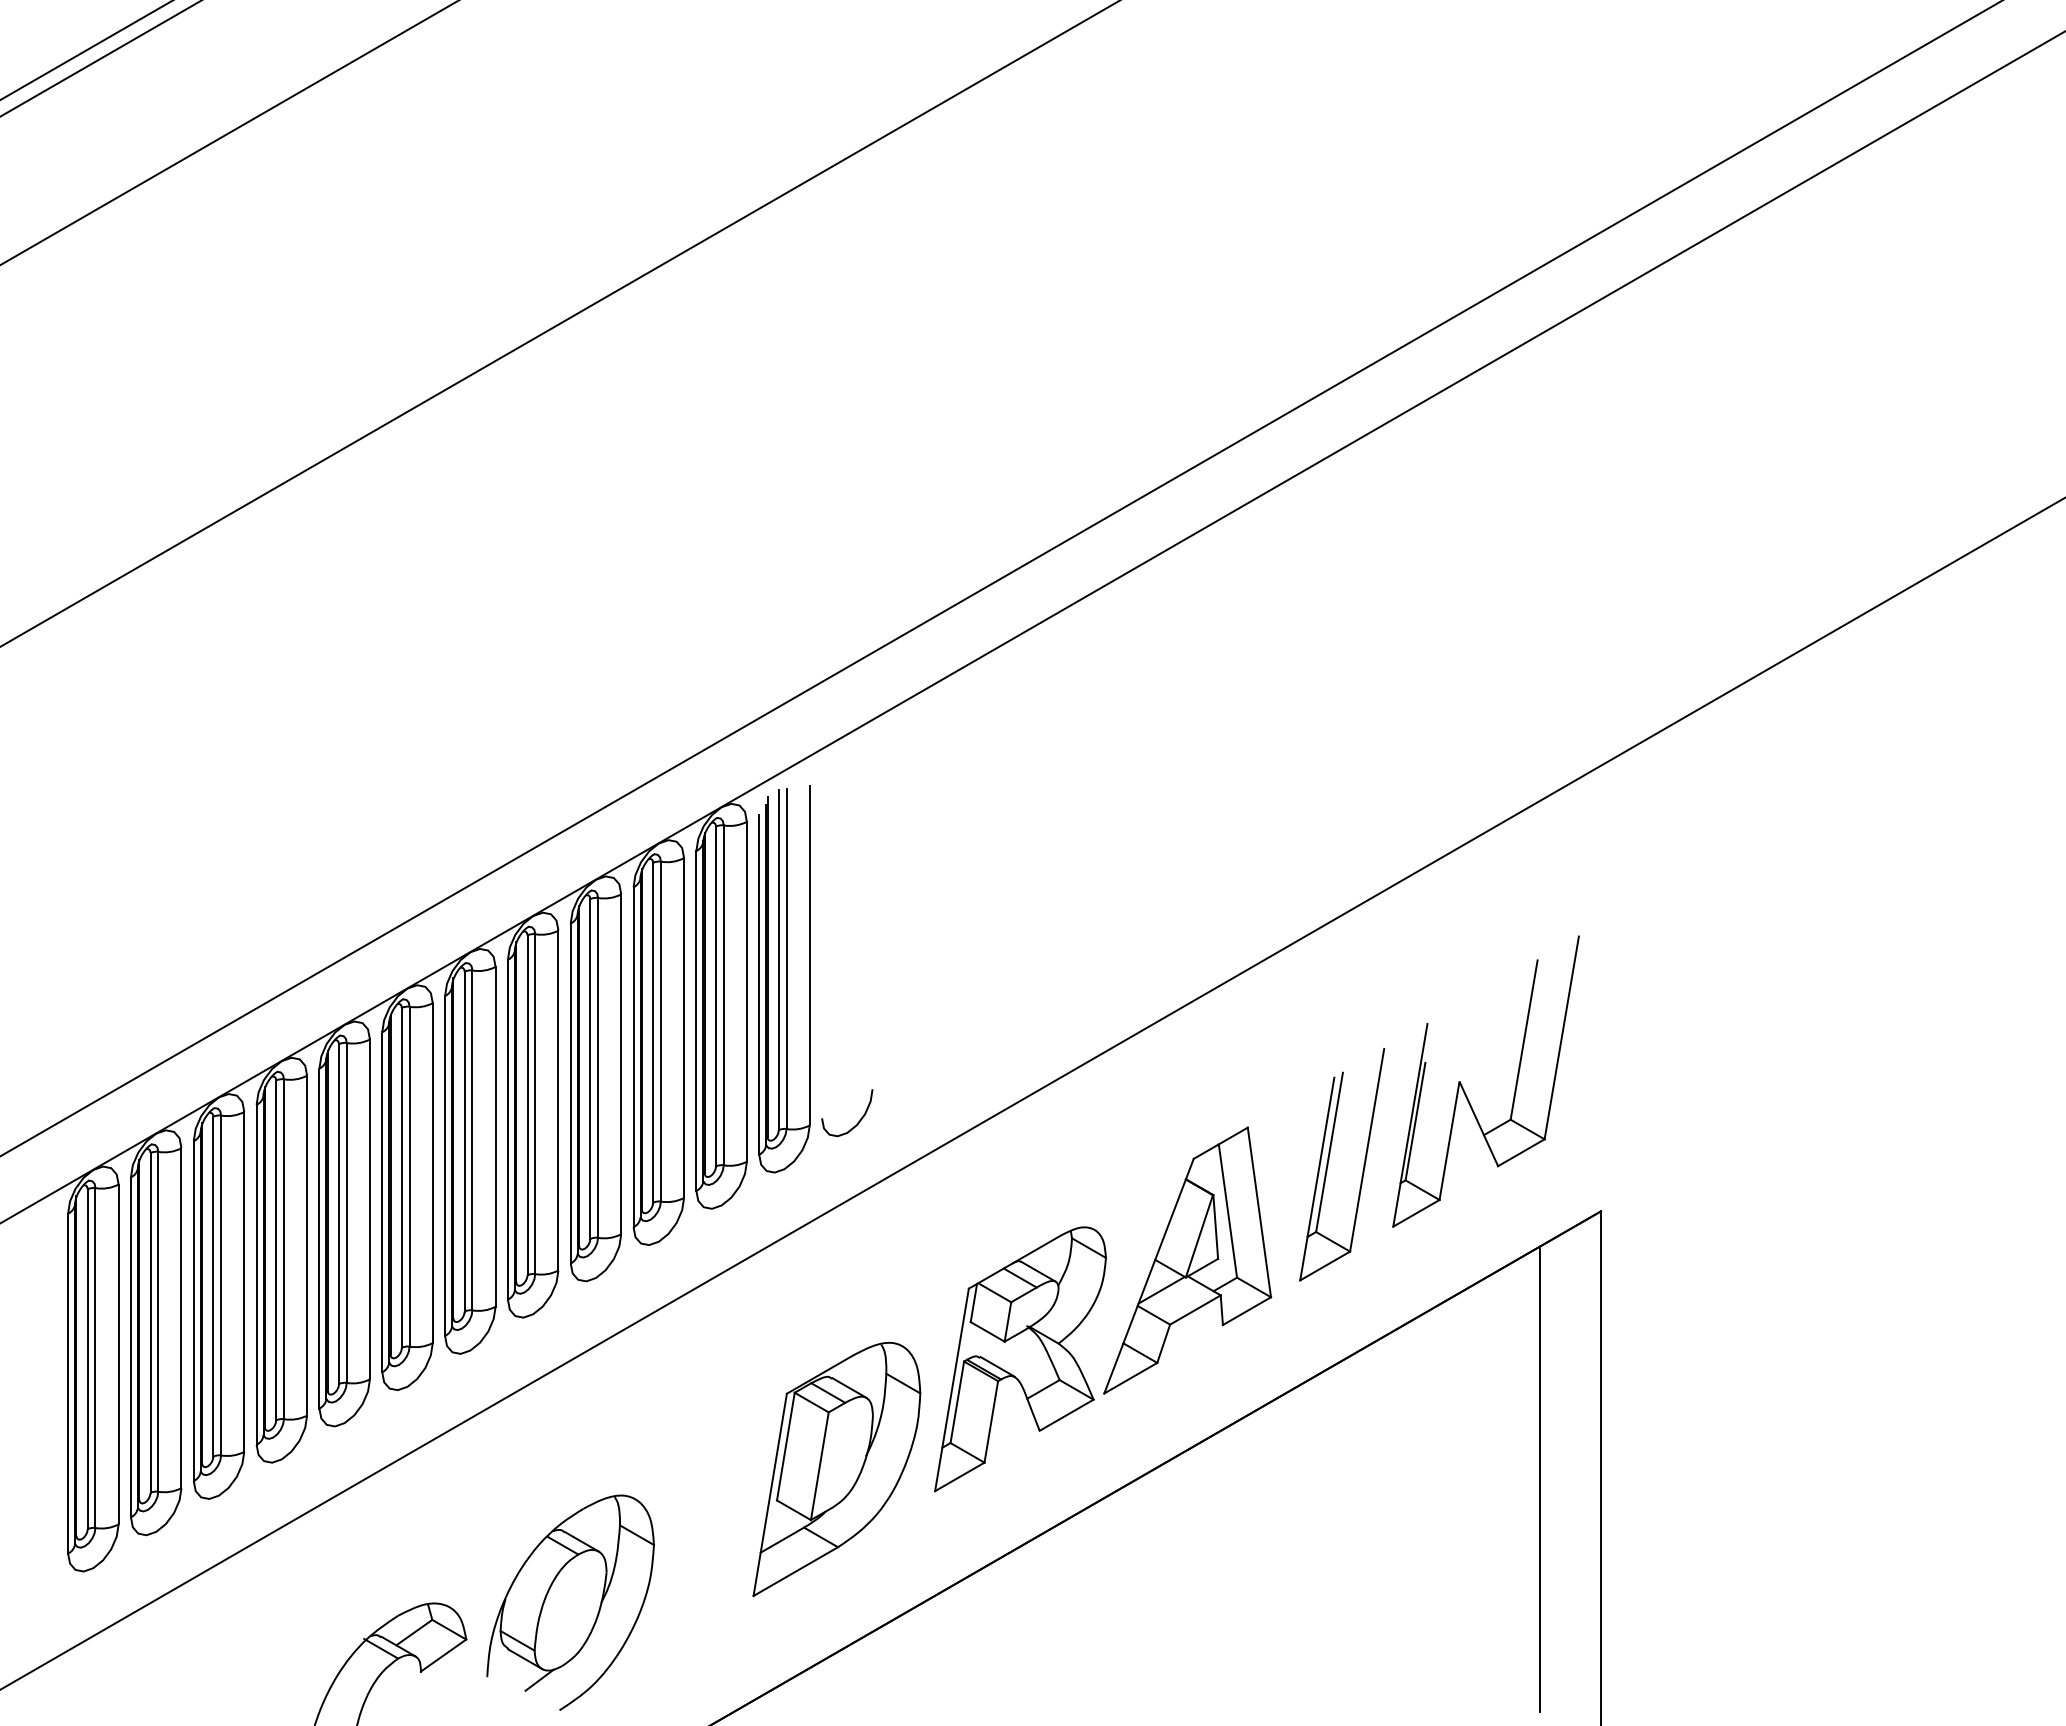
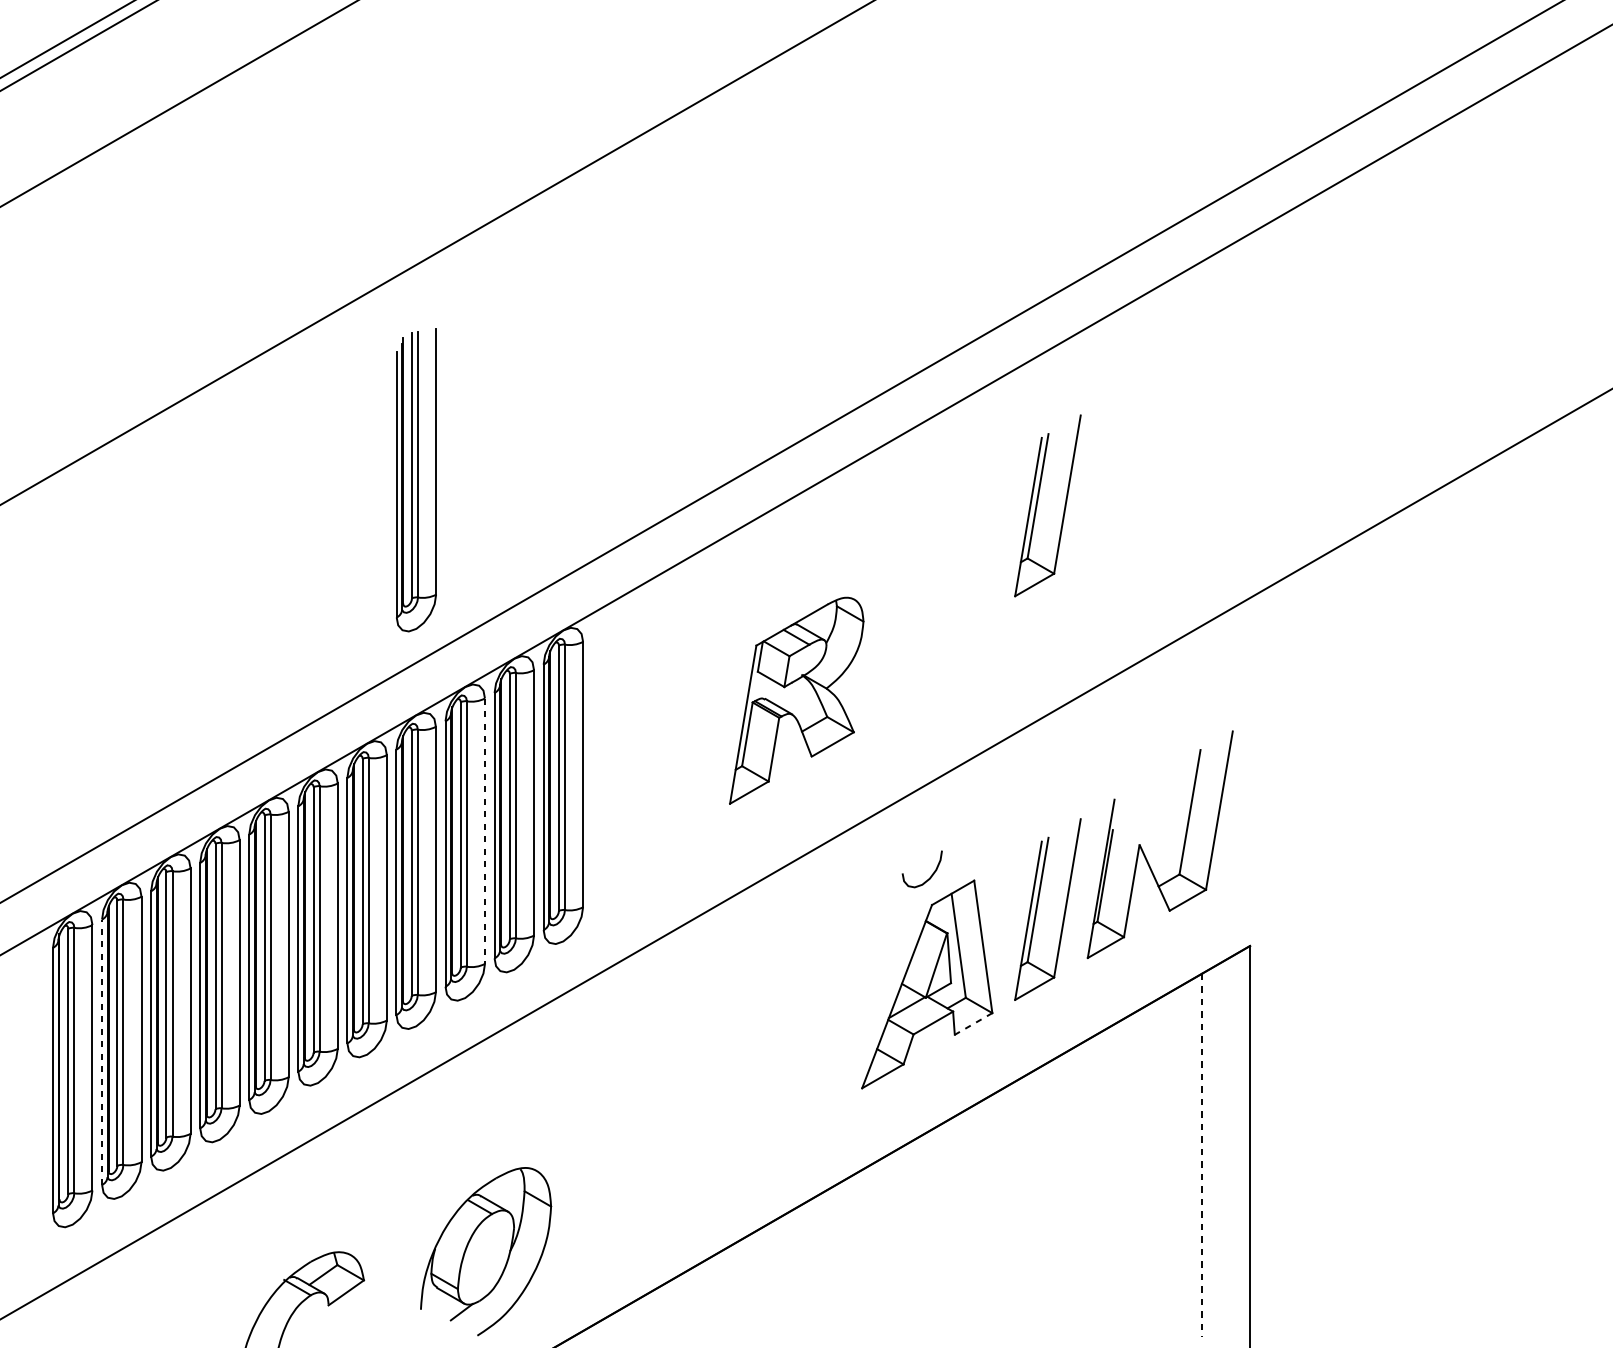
part: (1329, 643) -> (1038, 502), added
part: (784, 979) -> (416, 480), moved
line: (621, 1064) -> (485, 831), solid -> dashed
curve: (857, 1122) -> (930, 876), moved
line: (1246, 1311) -> (973, 1024), solid -> dashed
line: (130, 1347) -> (101, 1052), solid -> dashed
part: (1020, 1359) -> (796, 700), moved
part: (836, 1468) -> (653, 1146), removed
line: (1539, 1479) -> (1202, 1155), solid -> dashed
part: (570, 1602) -> (485, 1251), moved

